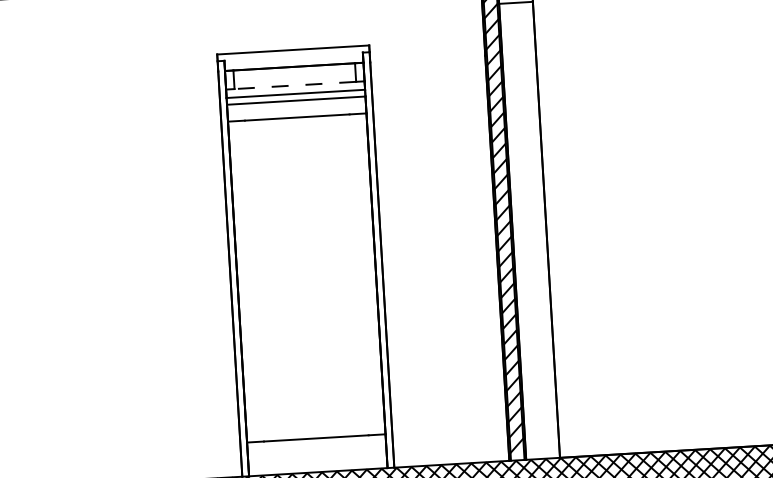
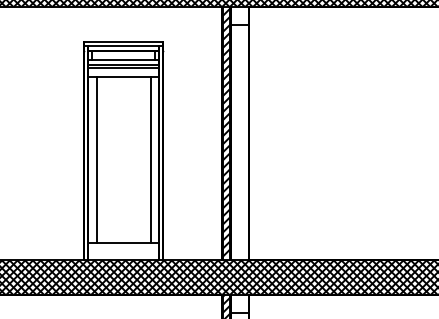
line: (293, 56) -> (123, 45), added
line: (295, 85) -> (123, 60), dashed -> solid
line: (358, 274) -> (150, 159), added
line: (254, 280) -> (96, 159), added

